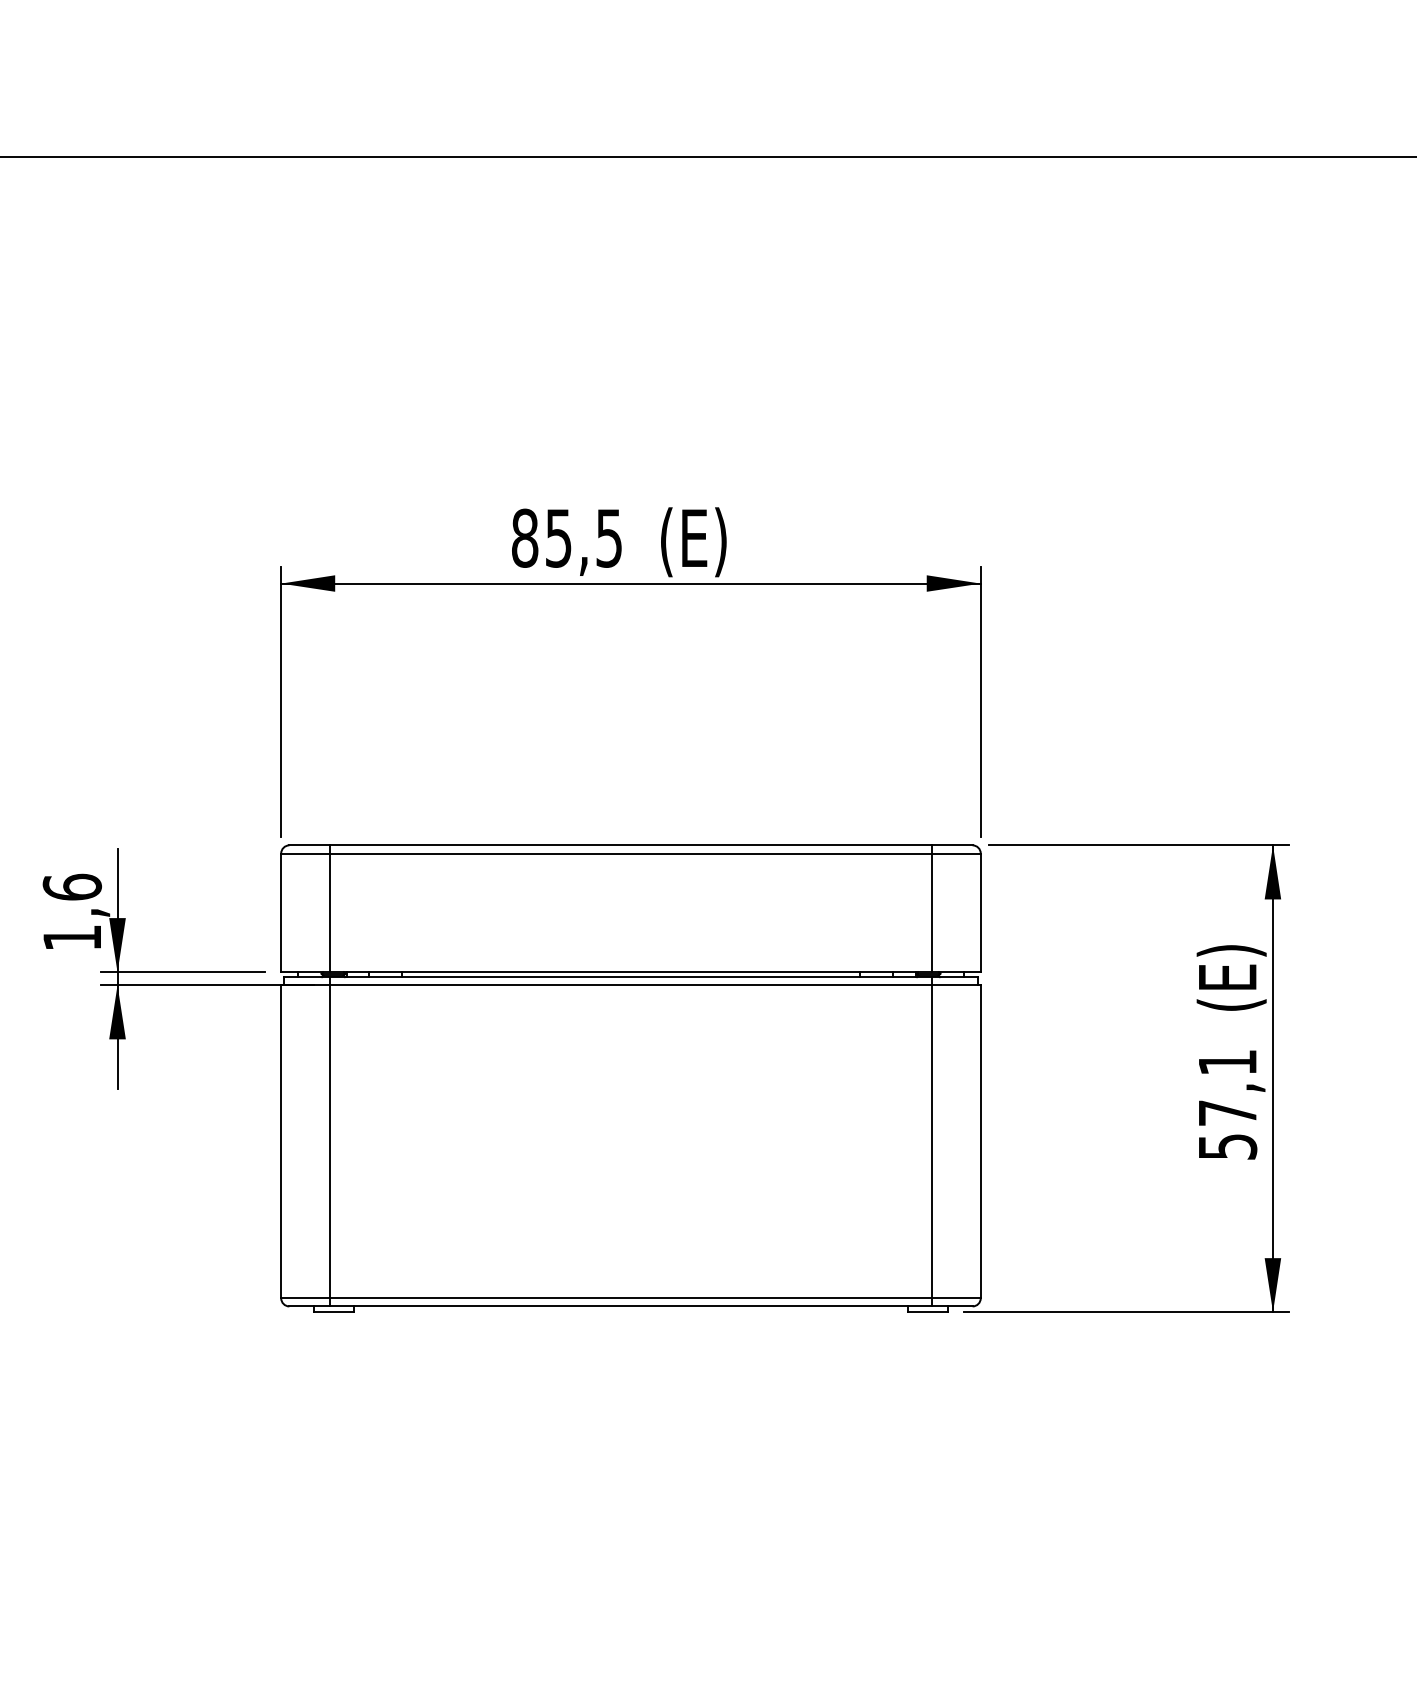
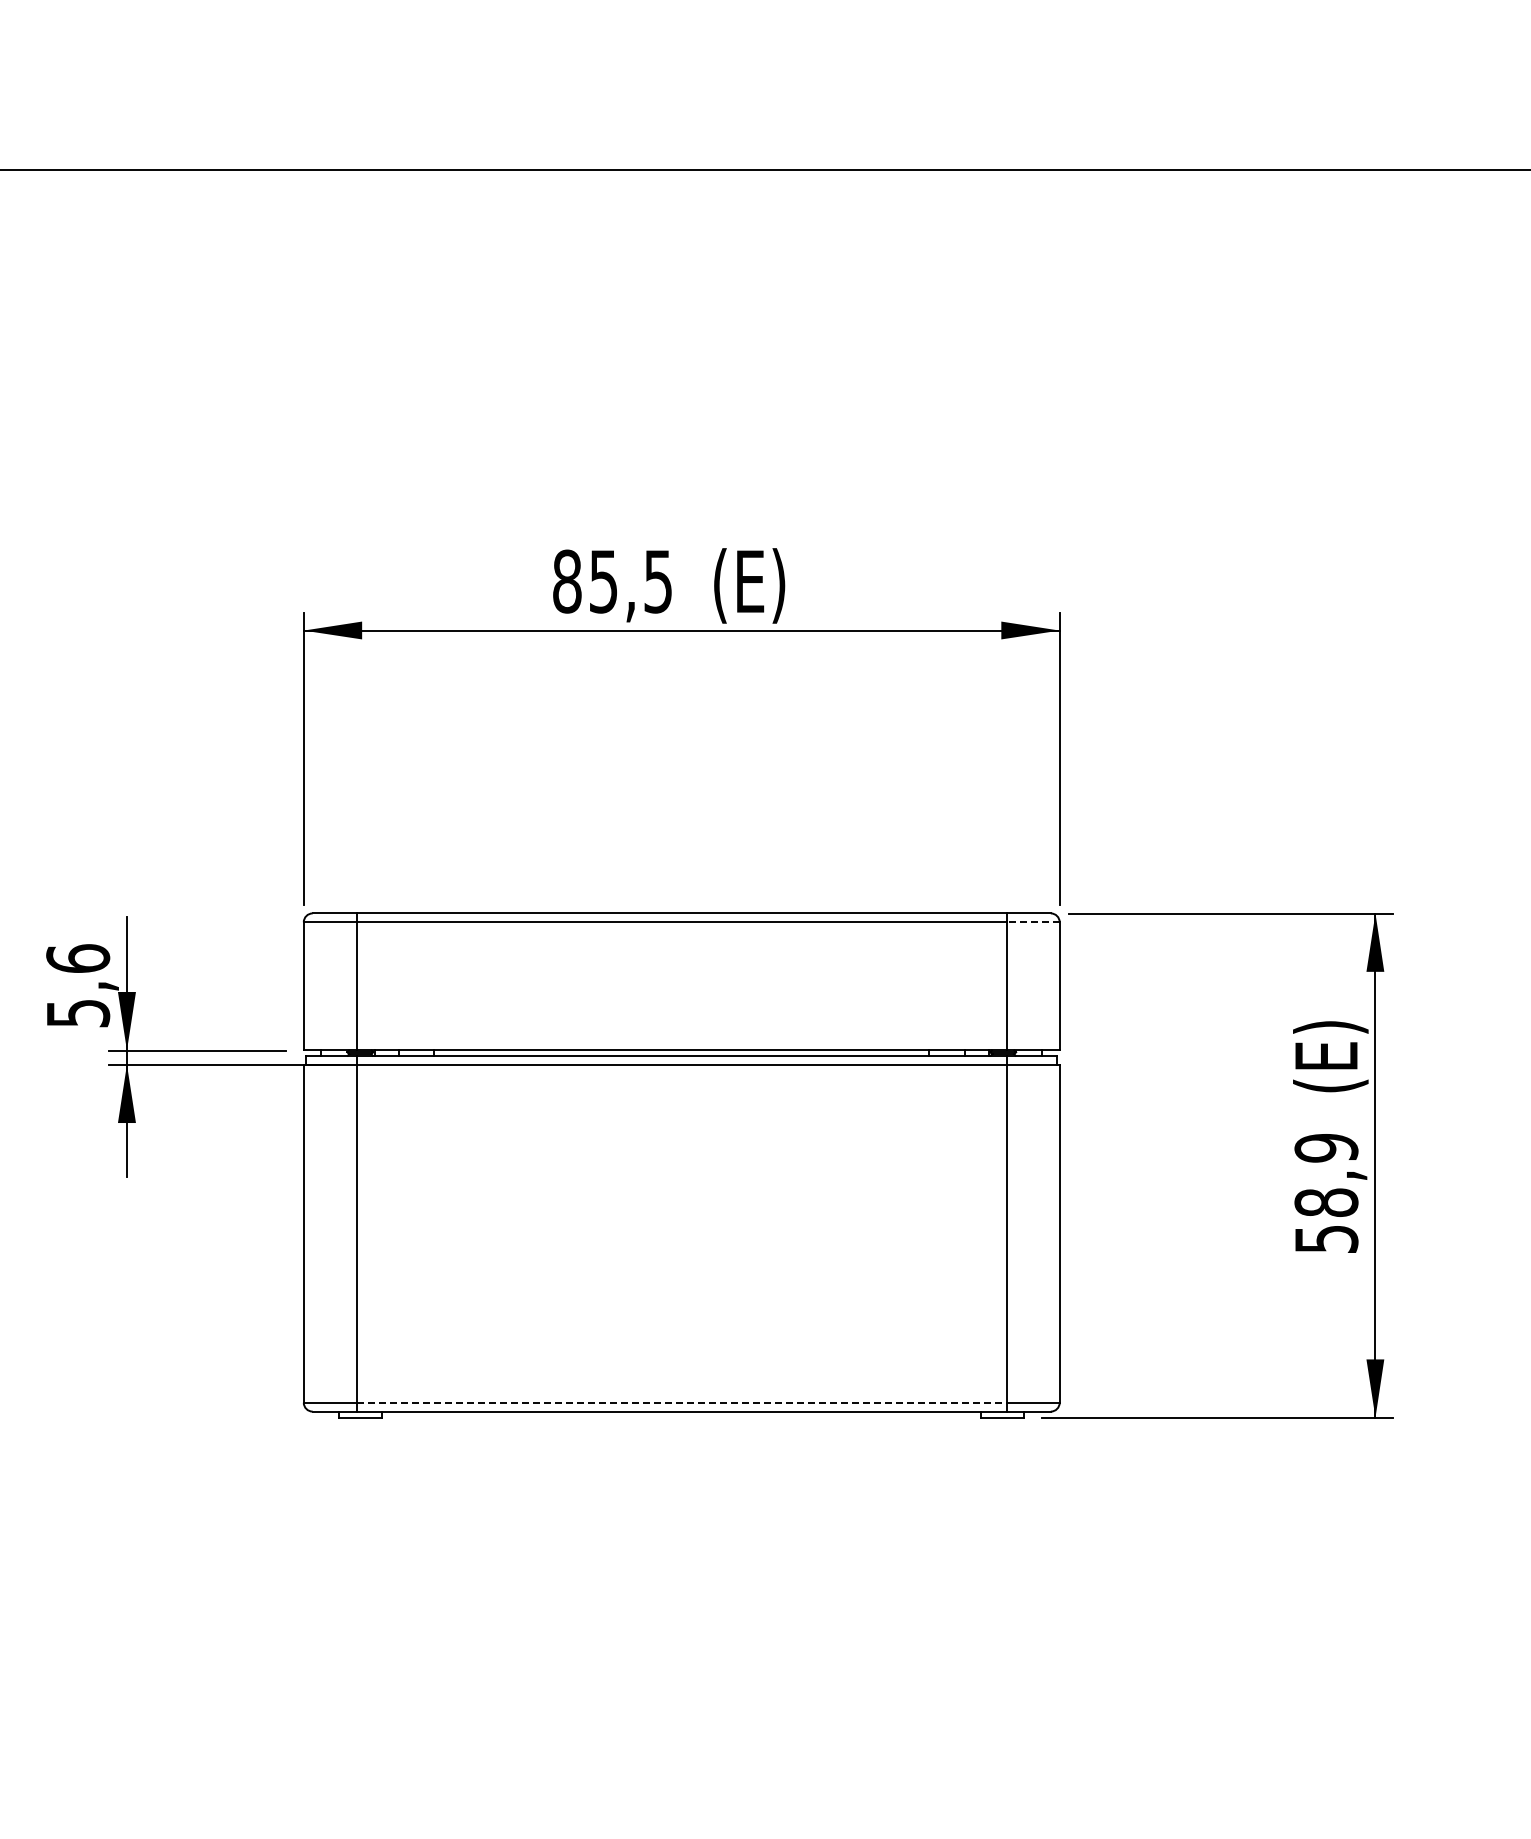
line: (956, 853) -> (1033, 922), solid -> dashed
text: (72, 937) -> (78, 1013), 1,6 -> 5,6
text: (1227, 1087) -> (1326, 1175), 57,1 -> 58,9
line: (630, 1298) -> (681, 1402), solid -> dashed

